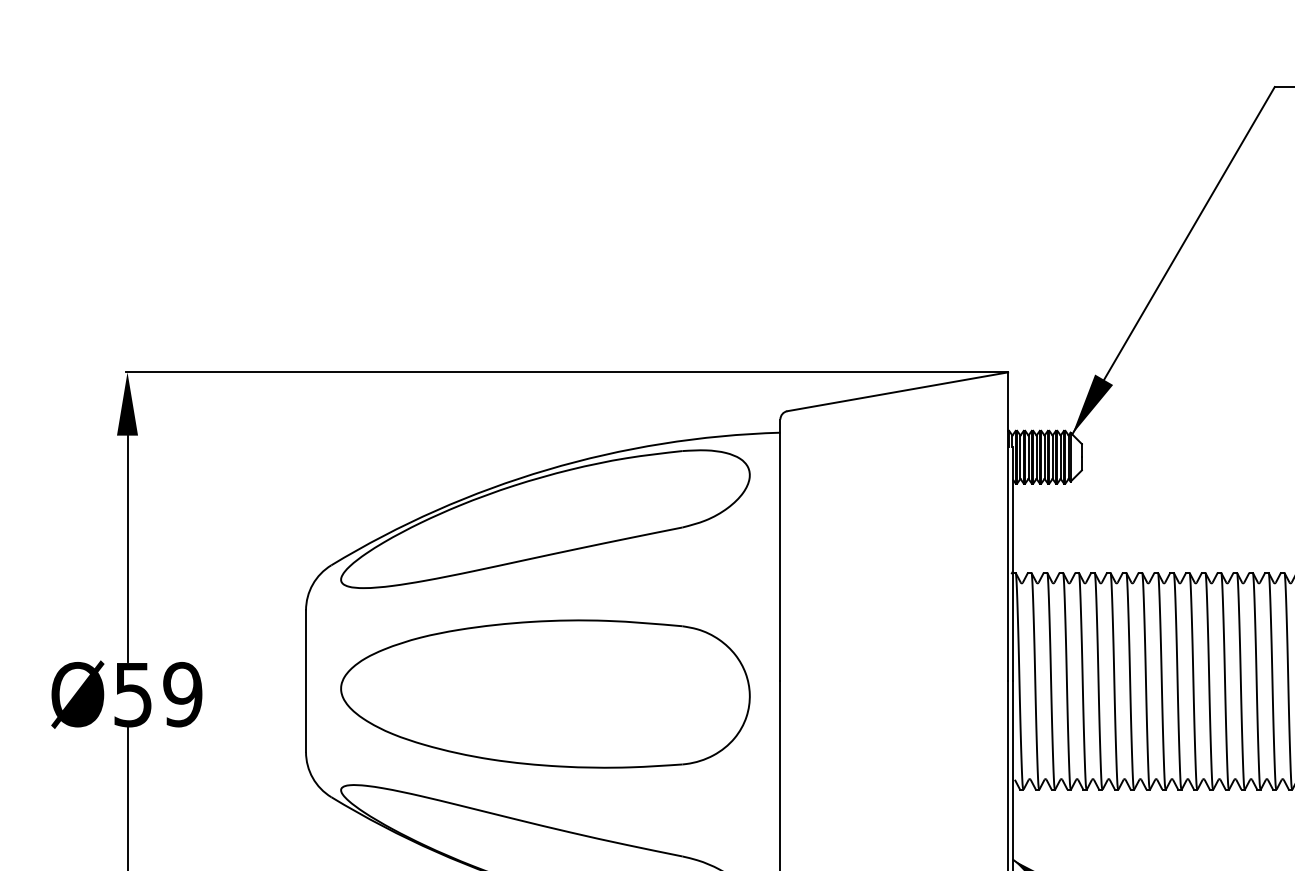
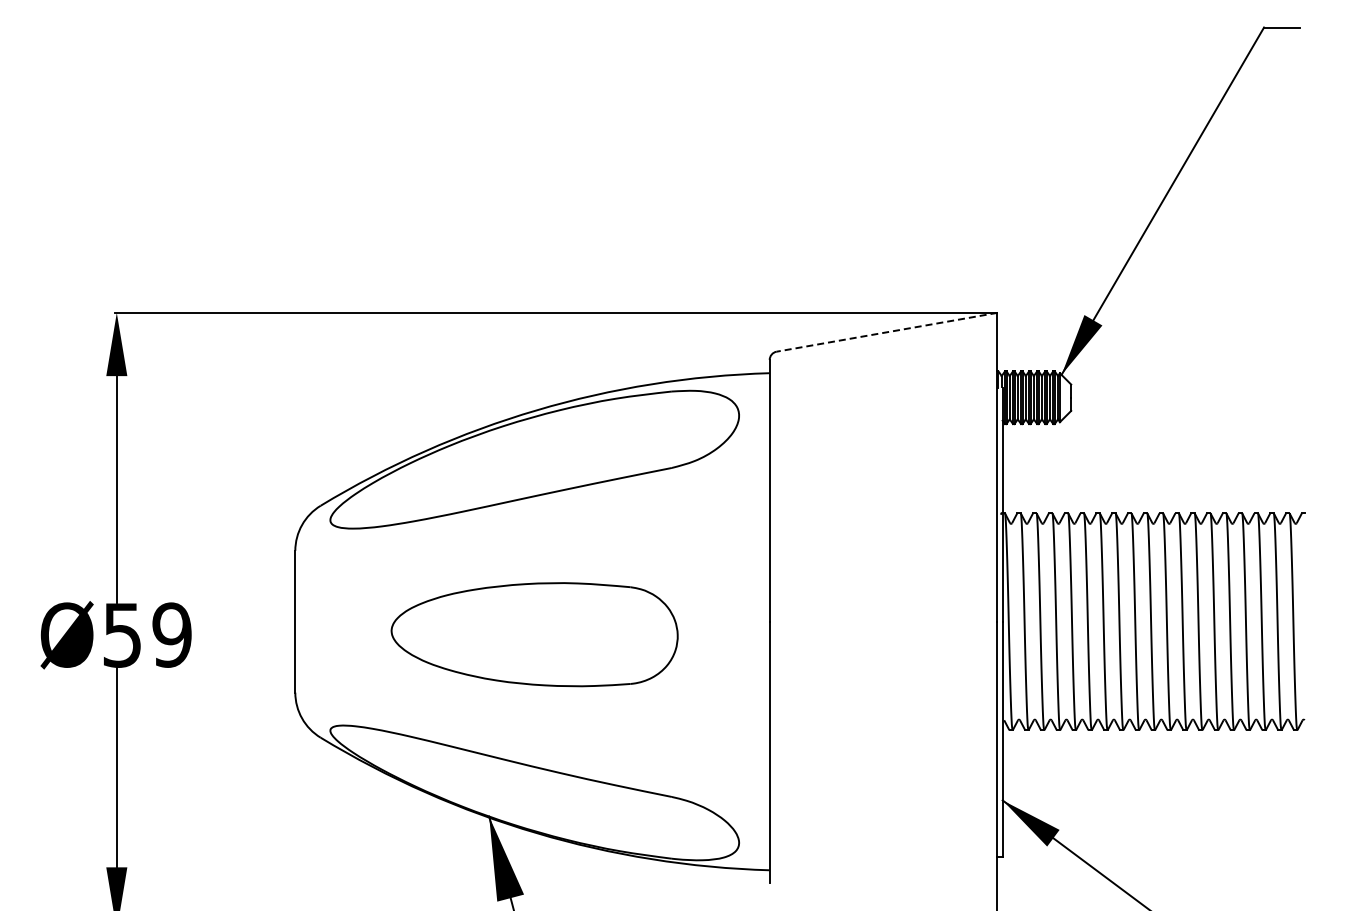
line: (897, 392) -> (886, 332), solid -> dashed
part: (545, 694) -> (534, 634), size x0.7

